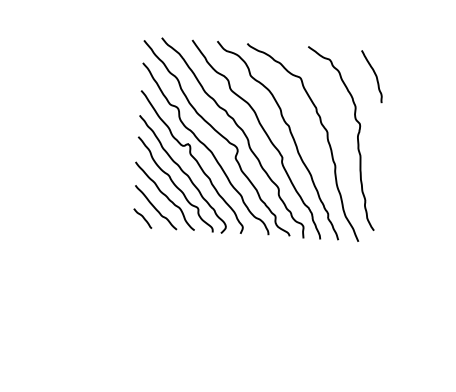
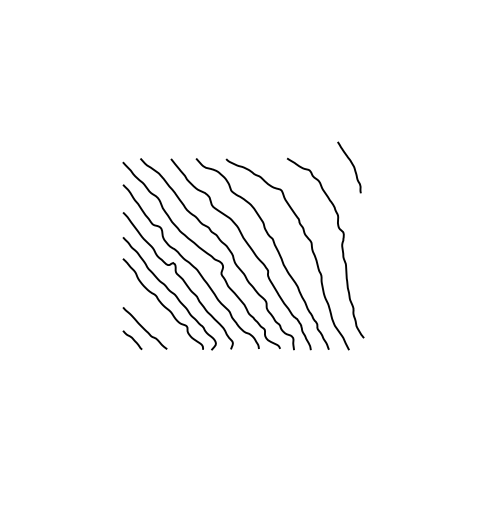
curve: (374, 75) -> (352, 166), moved
curve: (165, 196) -> (153, 316), removed

